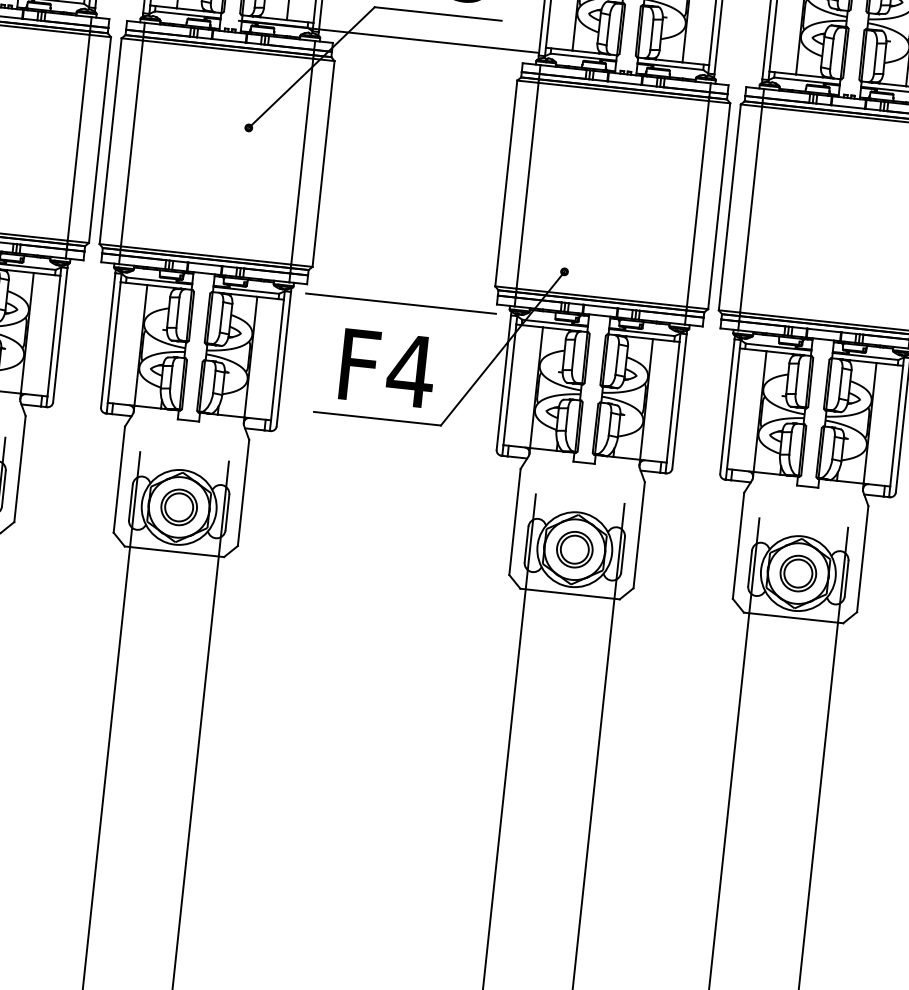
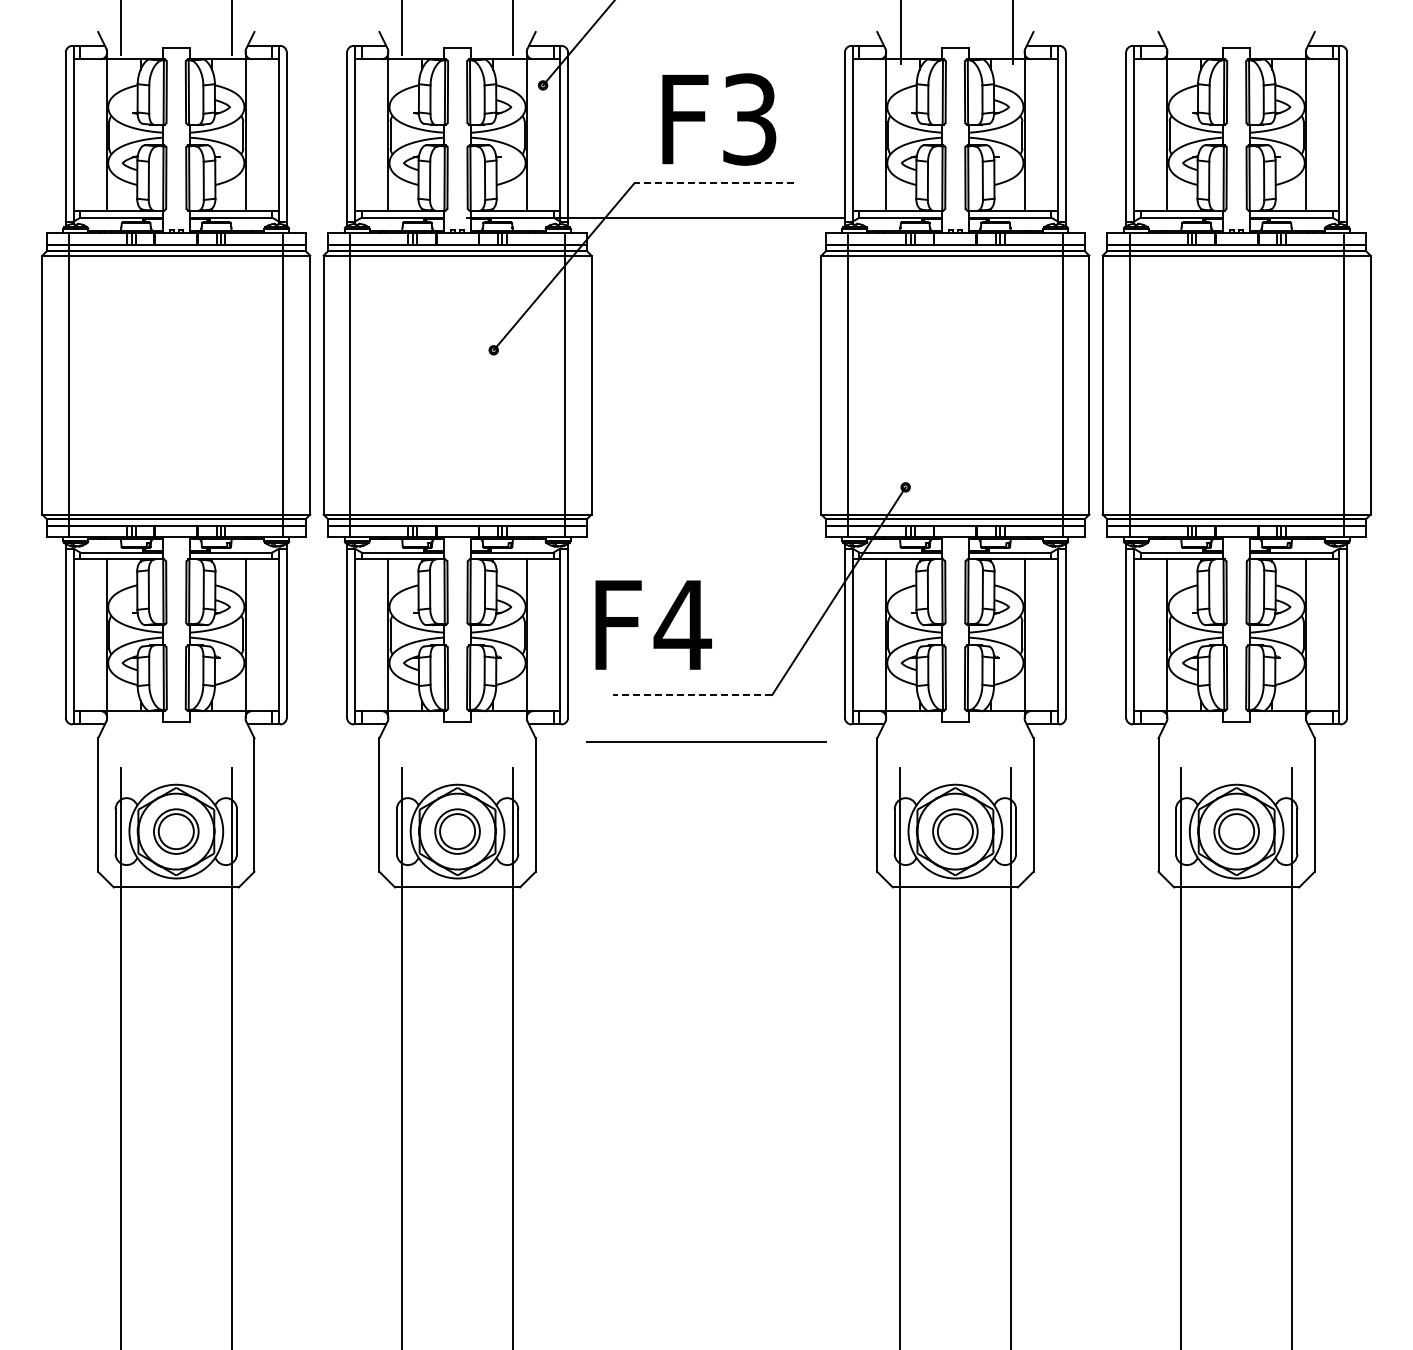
line: (438, 14) -> (714, 183), solid -> dashed
line: (401, 303) -> (706, 741), moved
text: (387, 368) -> (653, 624), moved
line: (377, 418) -> (692, 694), solid -> dashed

